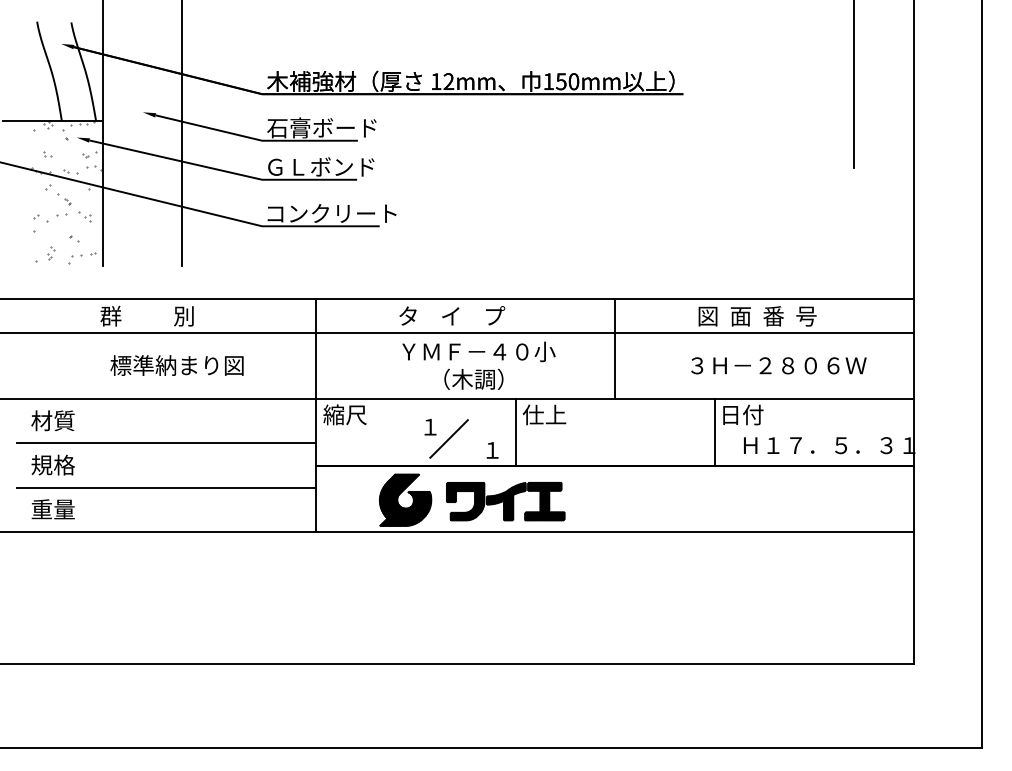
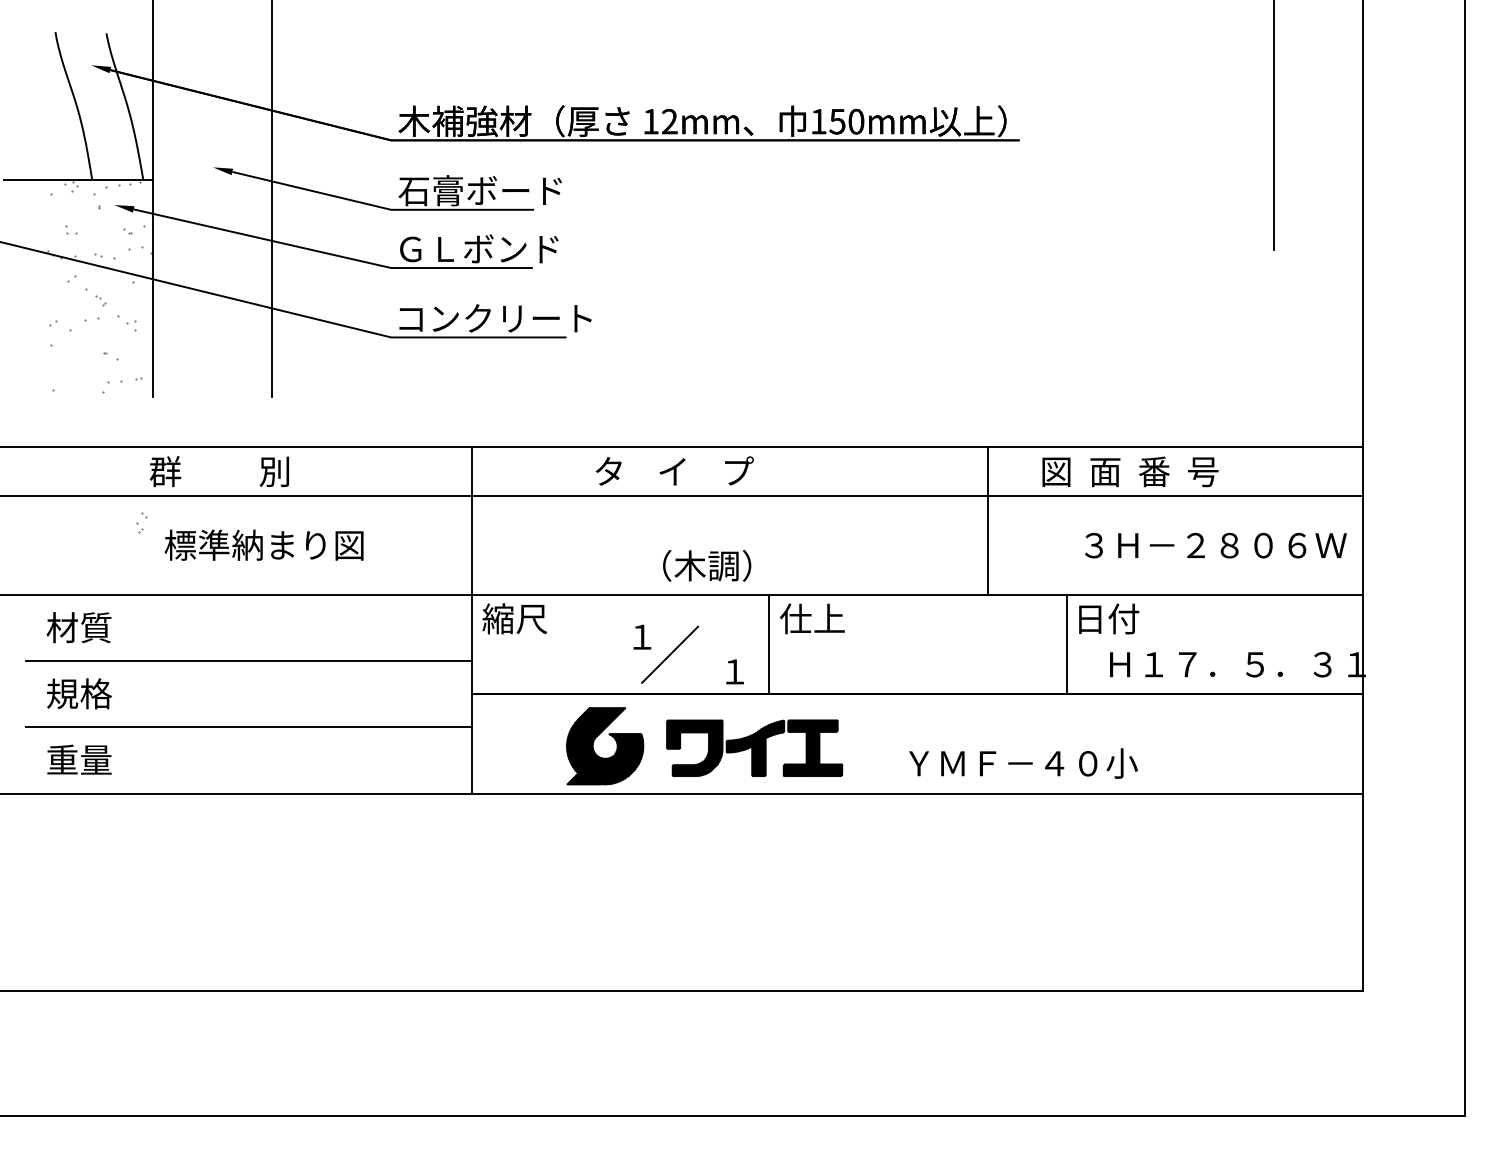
part: (51, 253) -> (142, 522), moved
line: (615, 349) -> (988, 521), moved
text: (478, 351) -> (1022, 763), moved
text: (778, 365) -> (1215, 545), moved

